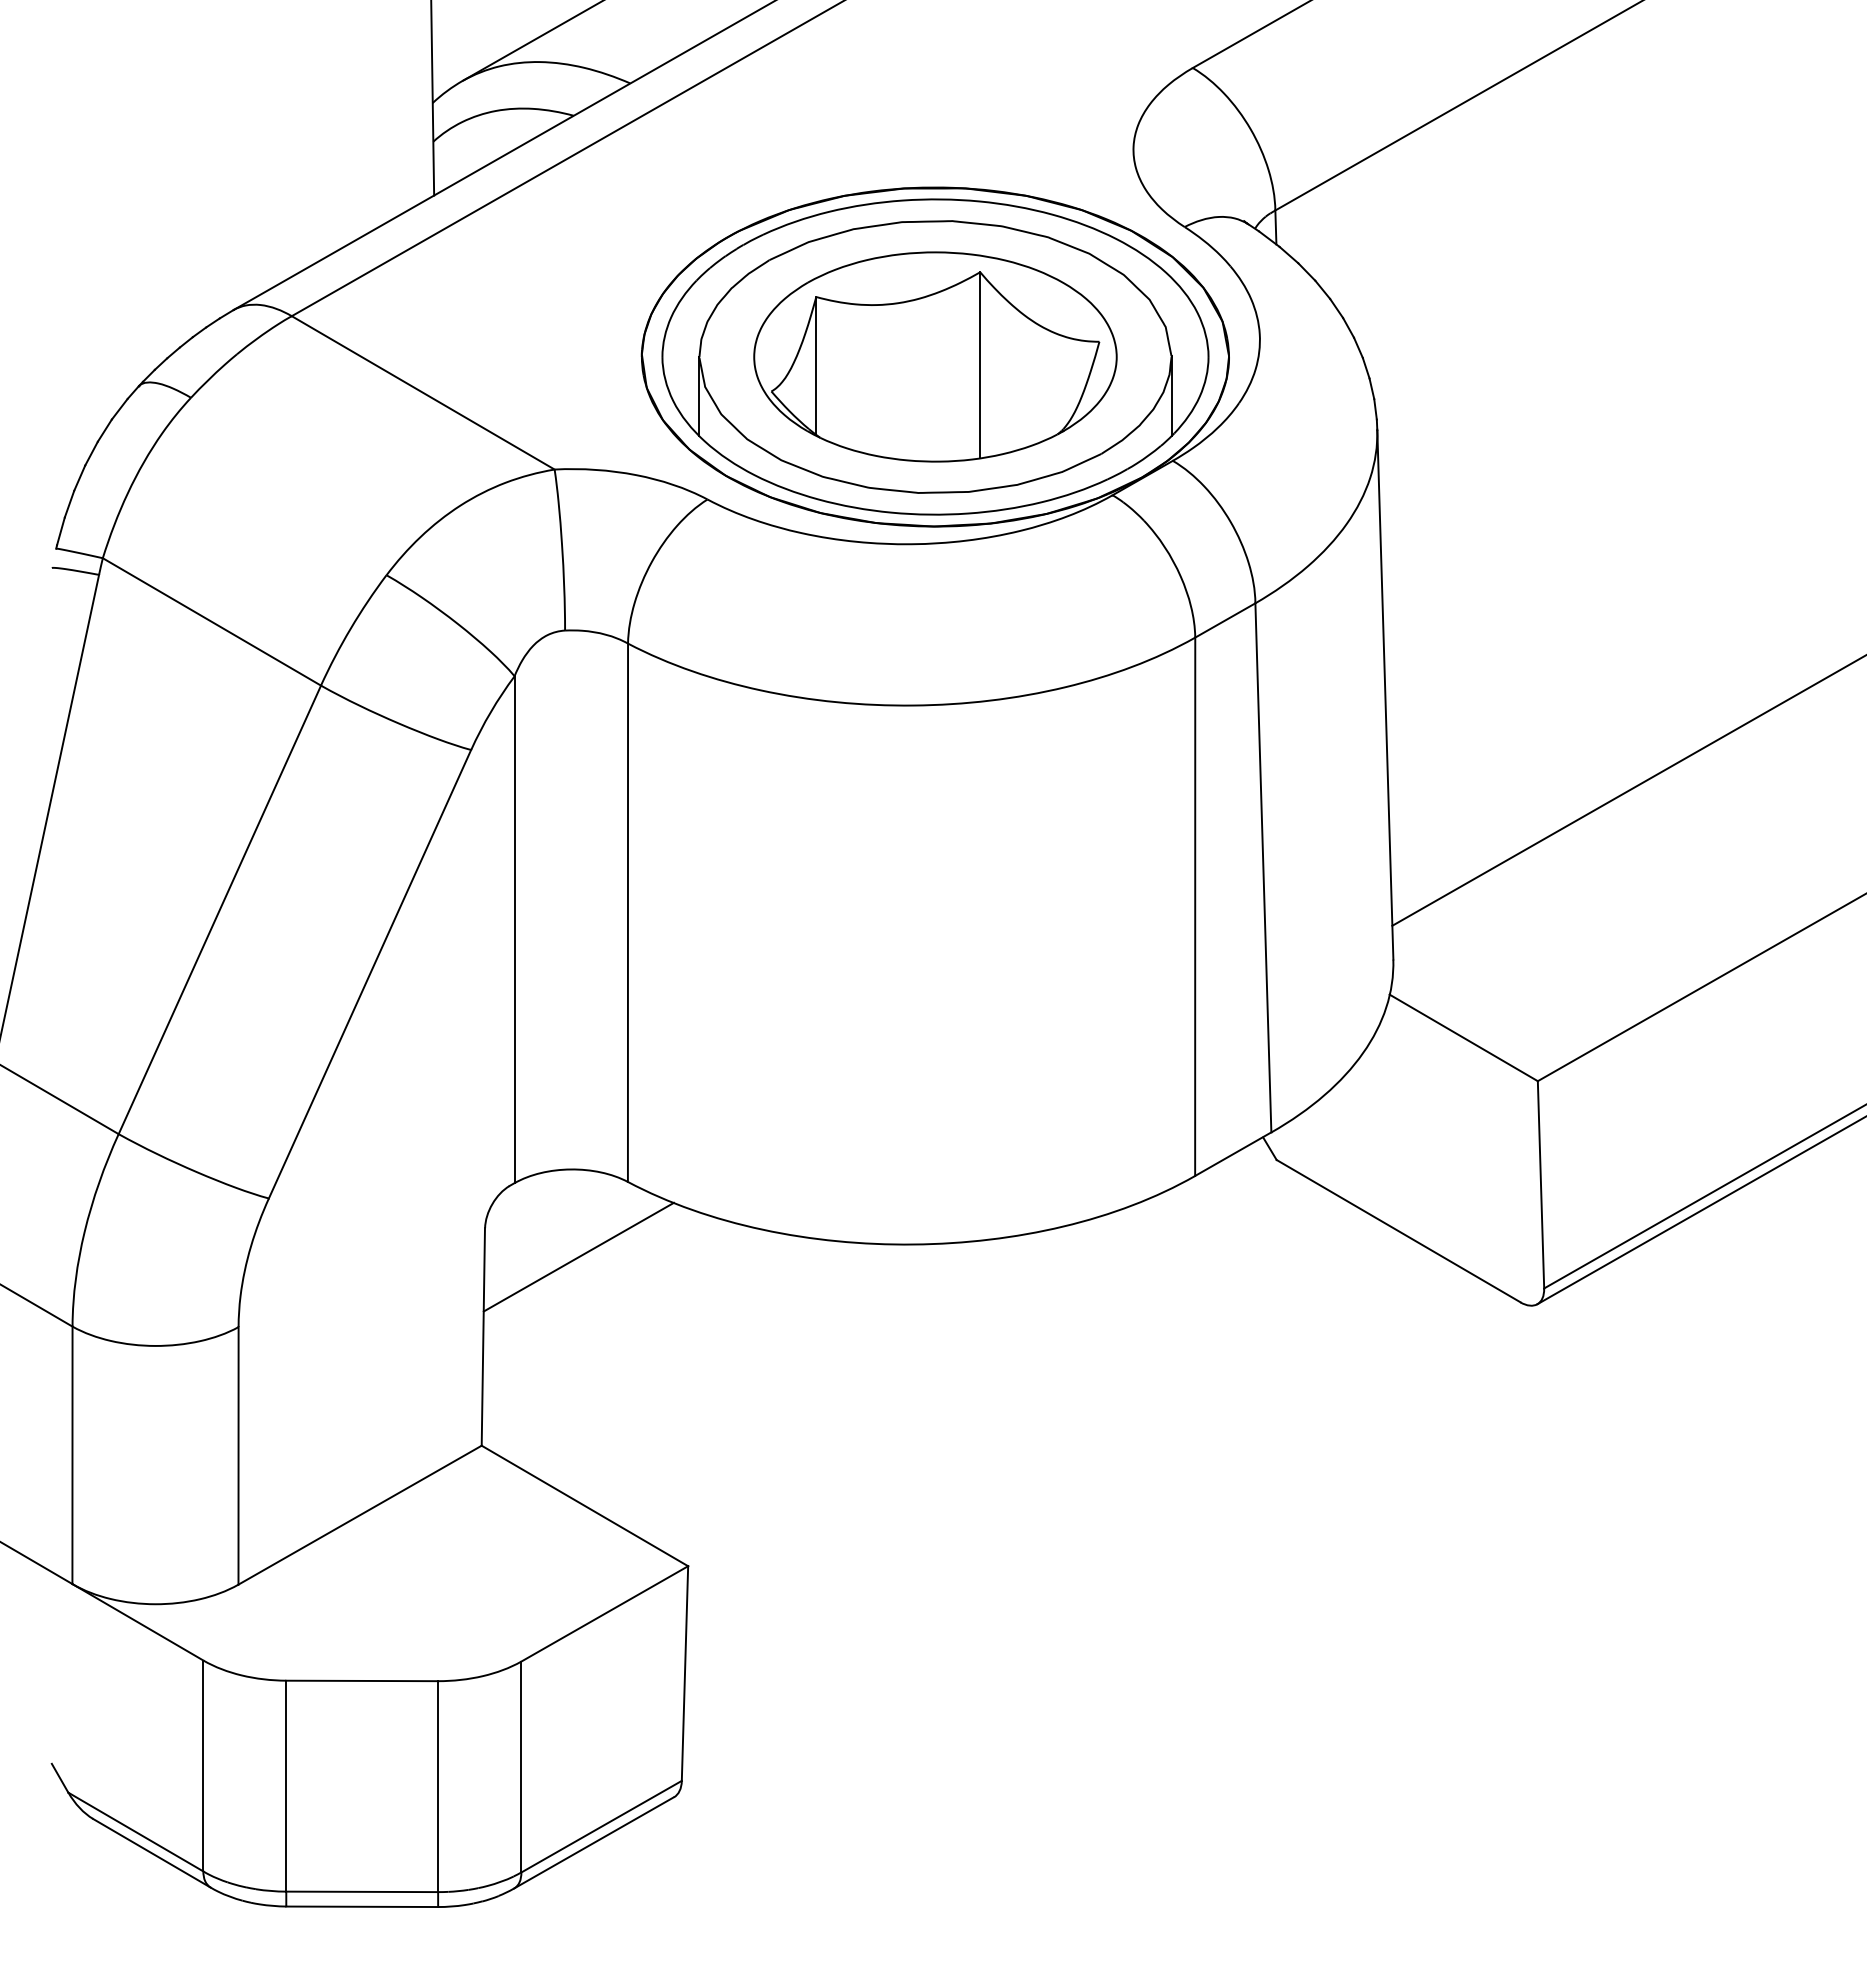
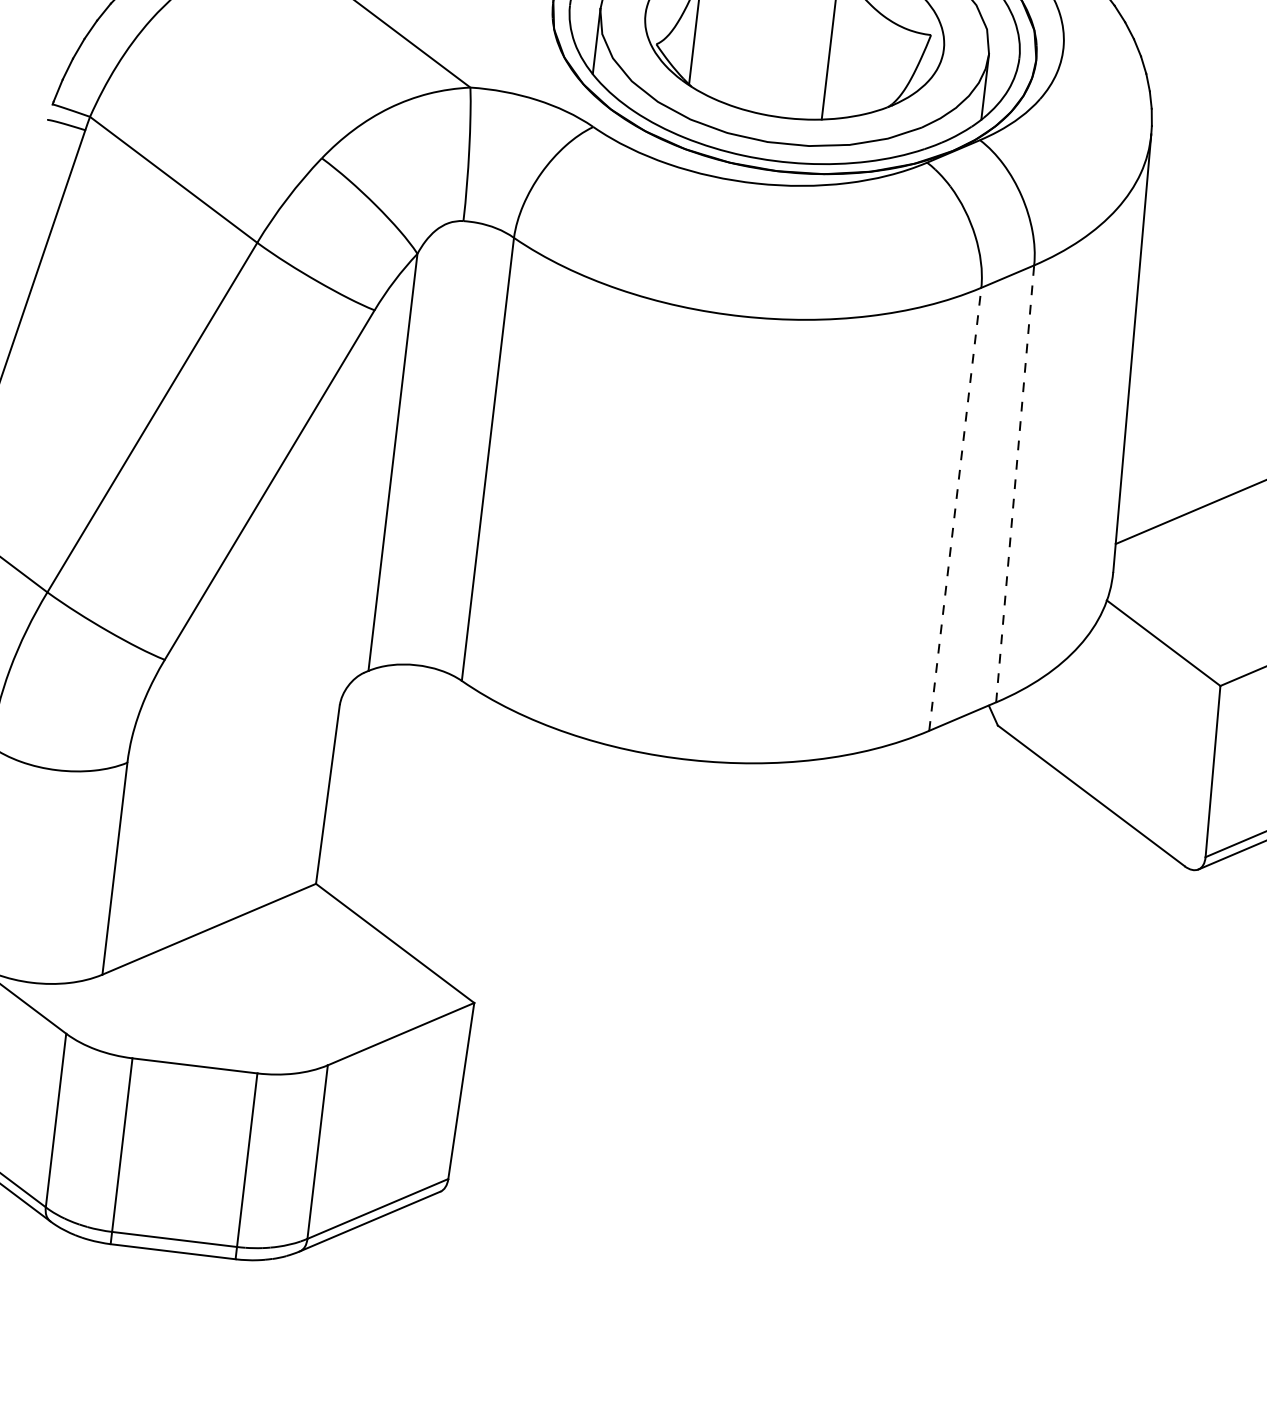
line: (1263, 867) -> (1015, 483), solid -> dashed
line: (1195, 906) -> (955, 509), solid -> dashed
line: (578, 1256) -> (413, 737), removed

